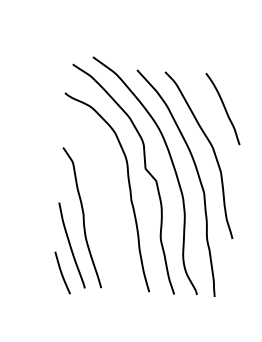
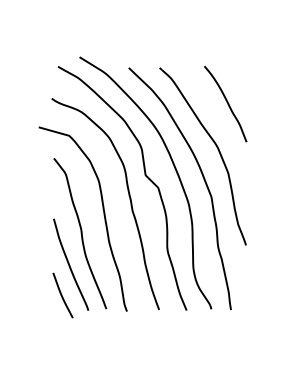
curve: (104, 202) -> (103, 215), added

